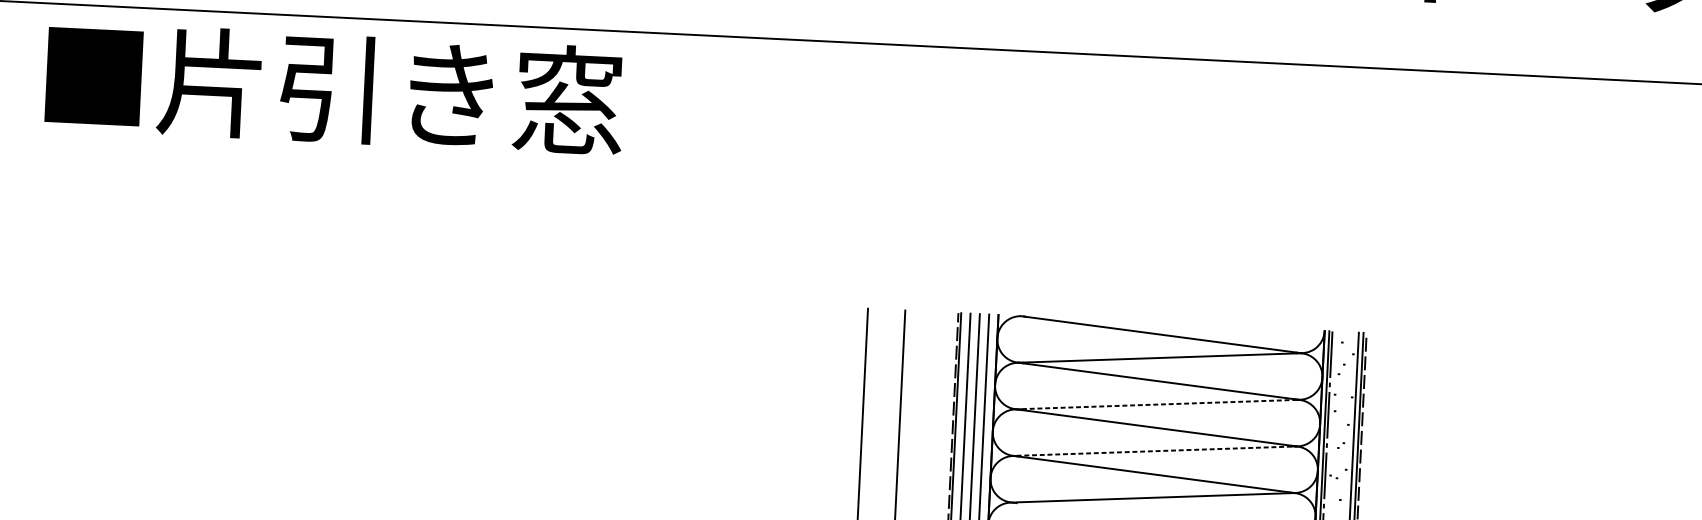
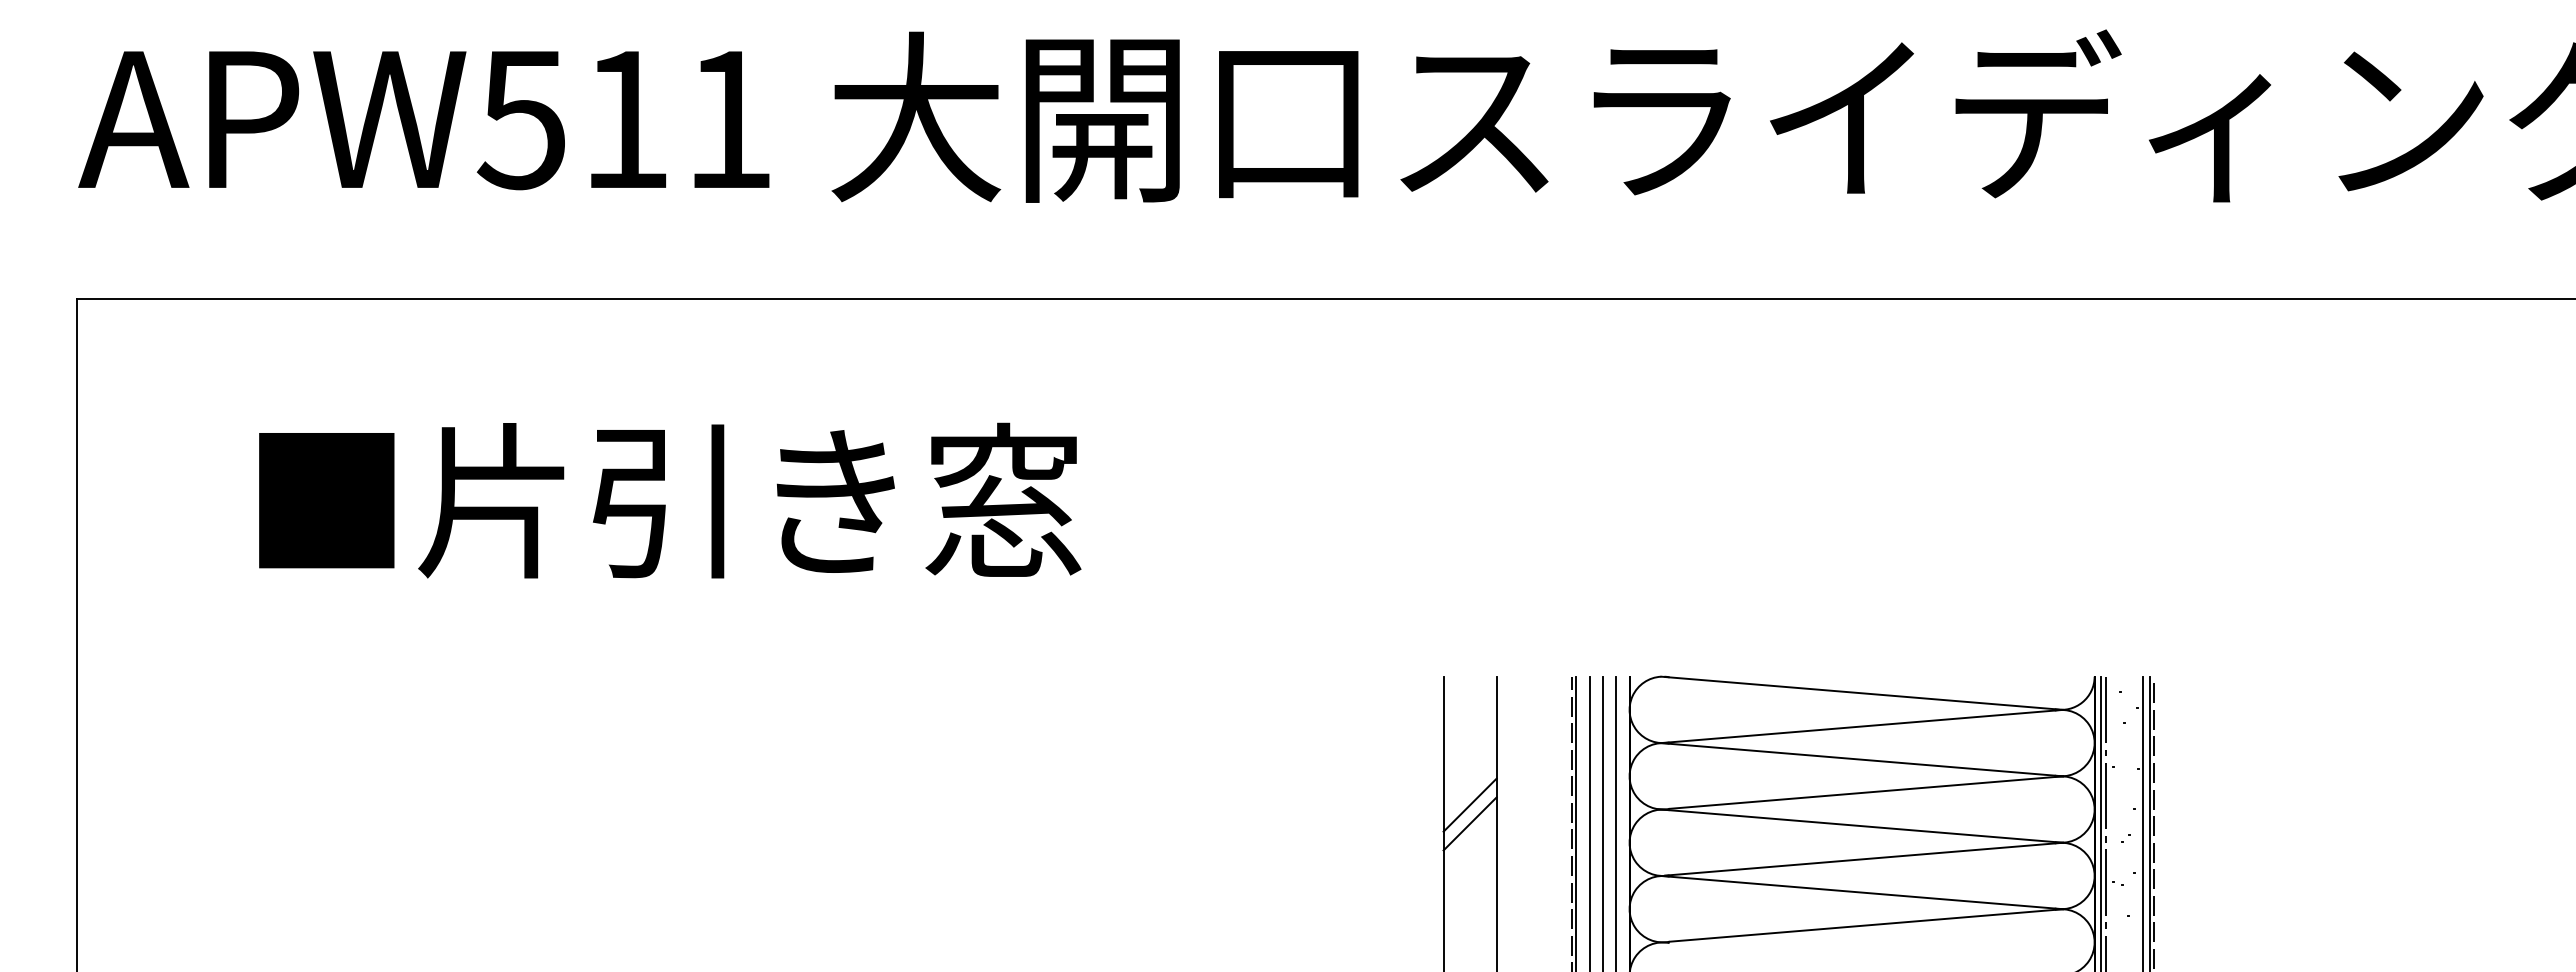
text: (335, 88) -> (670, 500), moved
line: (881, 399) -> (1469, 804), added
line: (1160, 404) -> (1866, 792), dashed -> solid
line: (881, 412) -> (1469, 823), added
line: (1157, 451) -> (1864, 859), dashed -> solid

